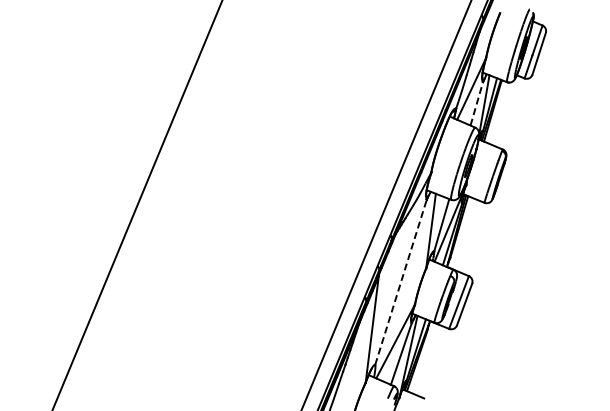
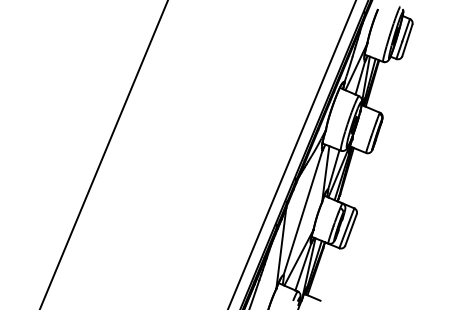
line: (476, 103) -> (360, 77), dashed -> solid
line: (401, 282) -> (303, 213), dashed -> solid

